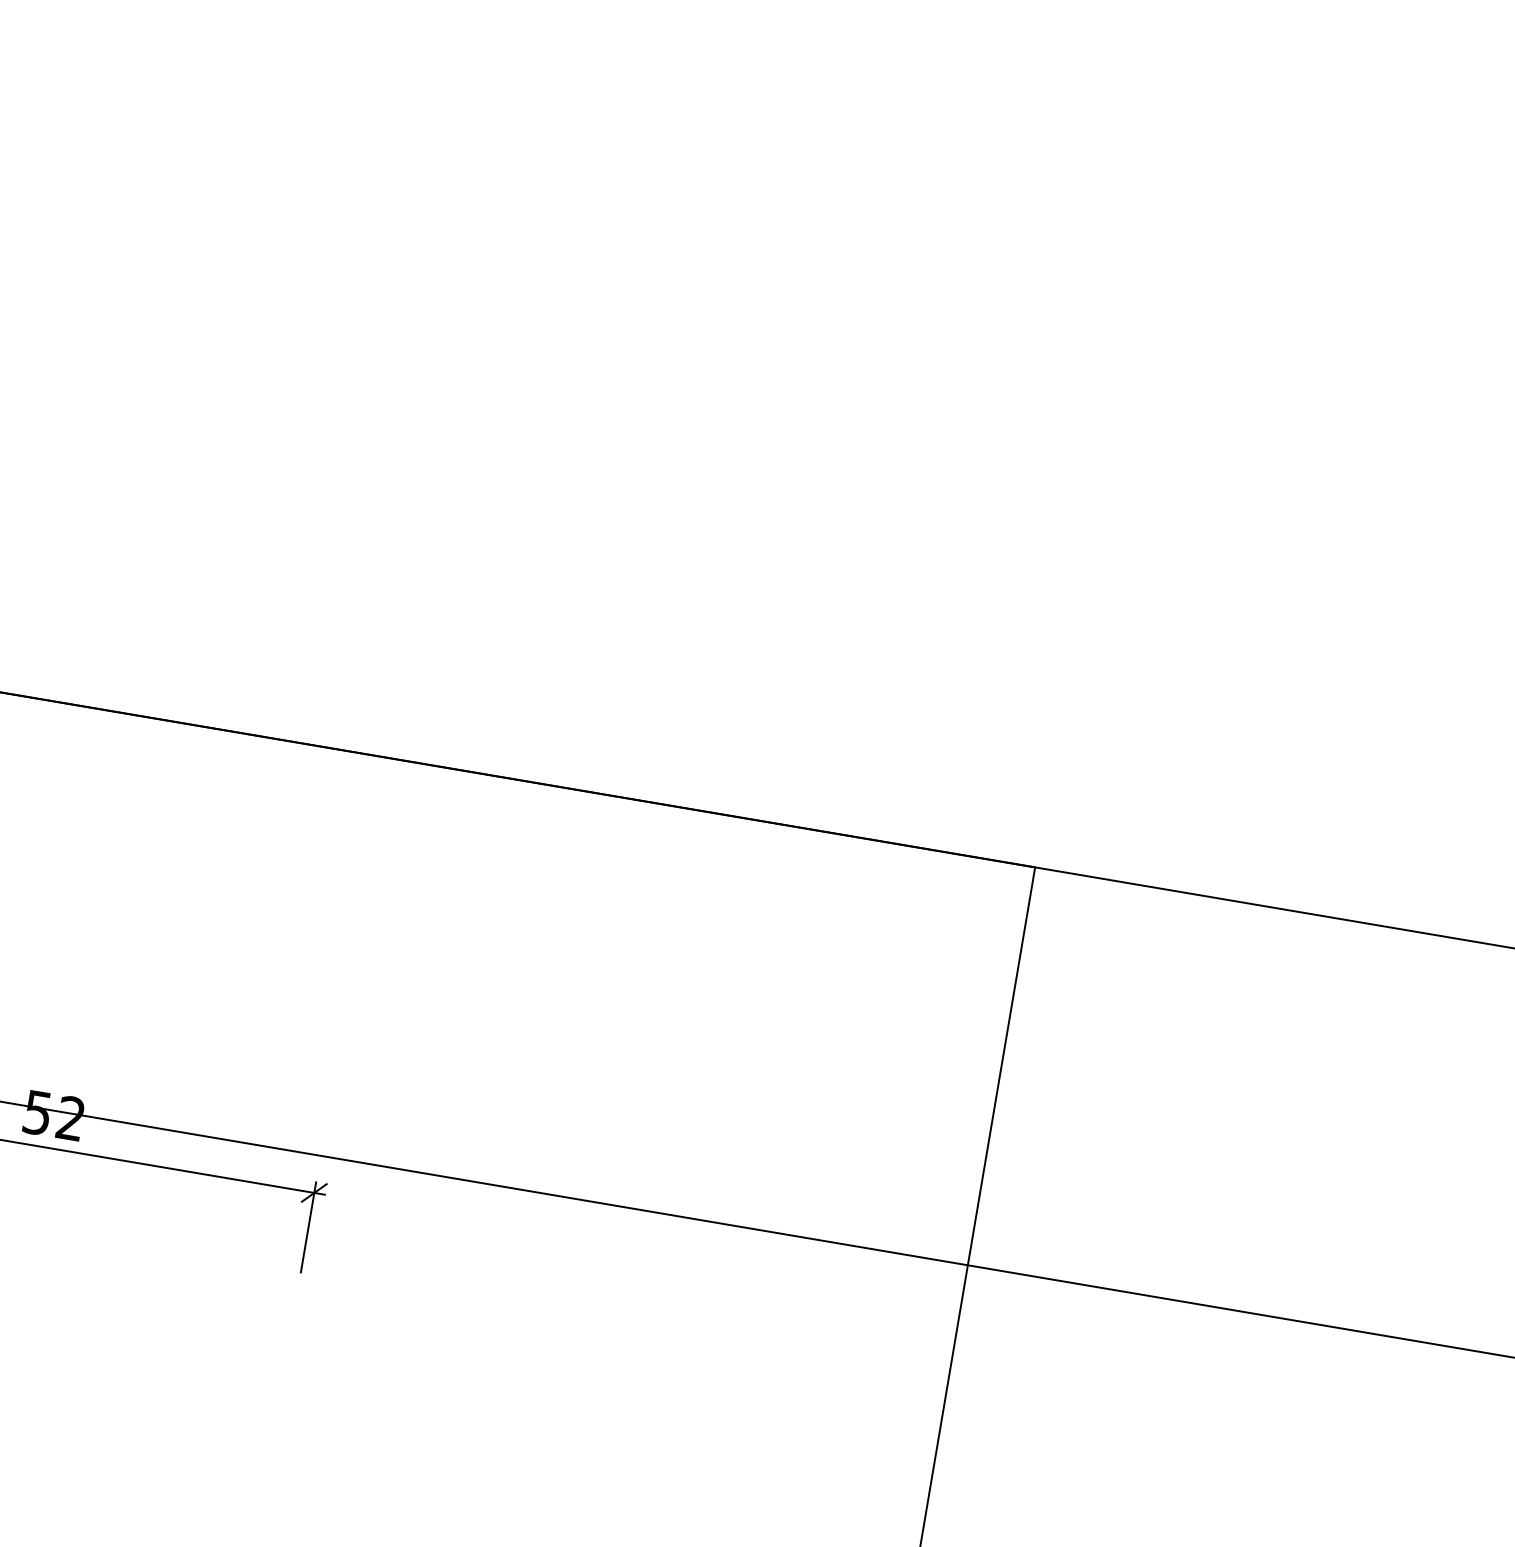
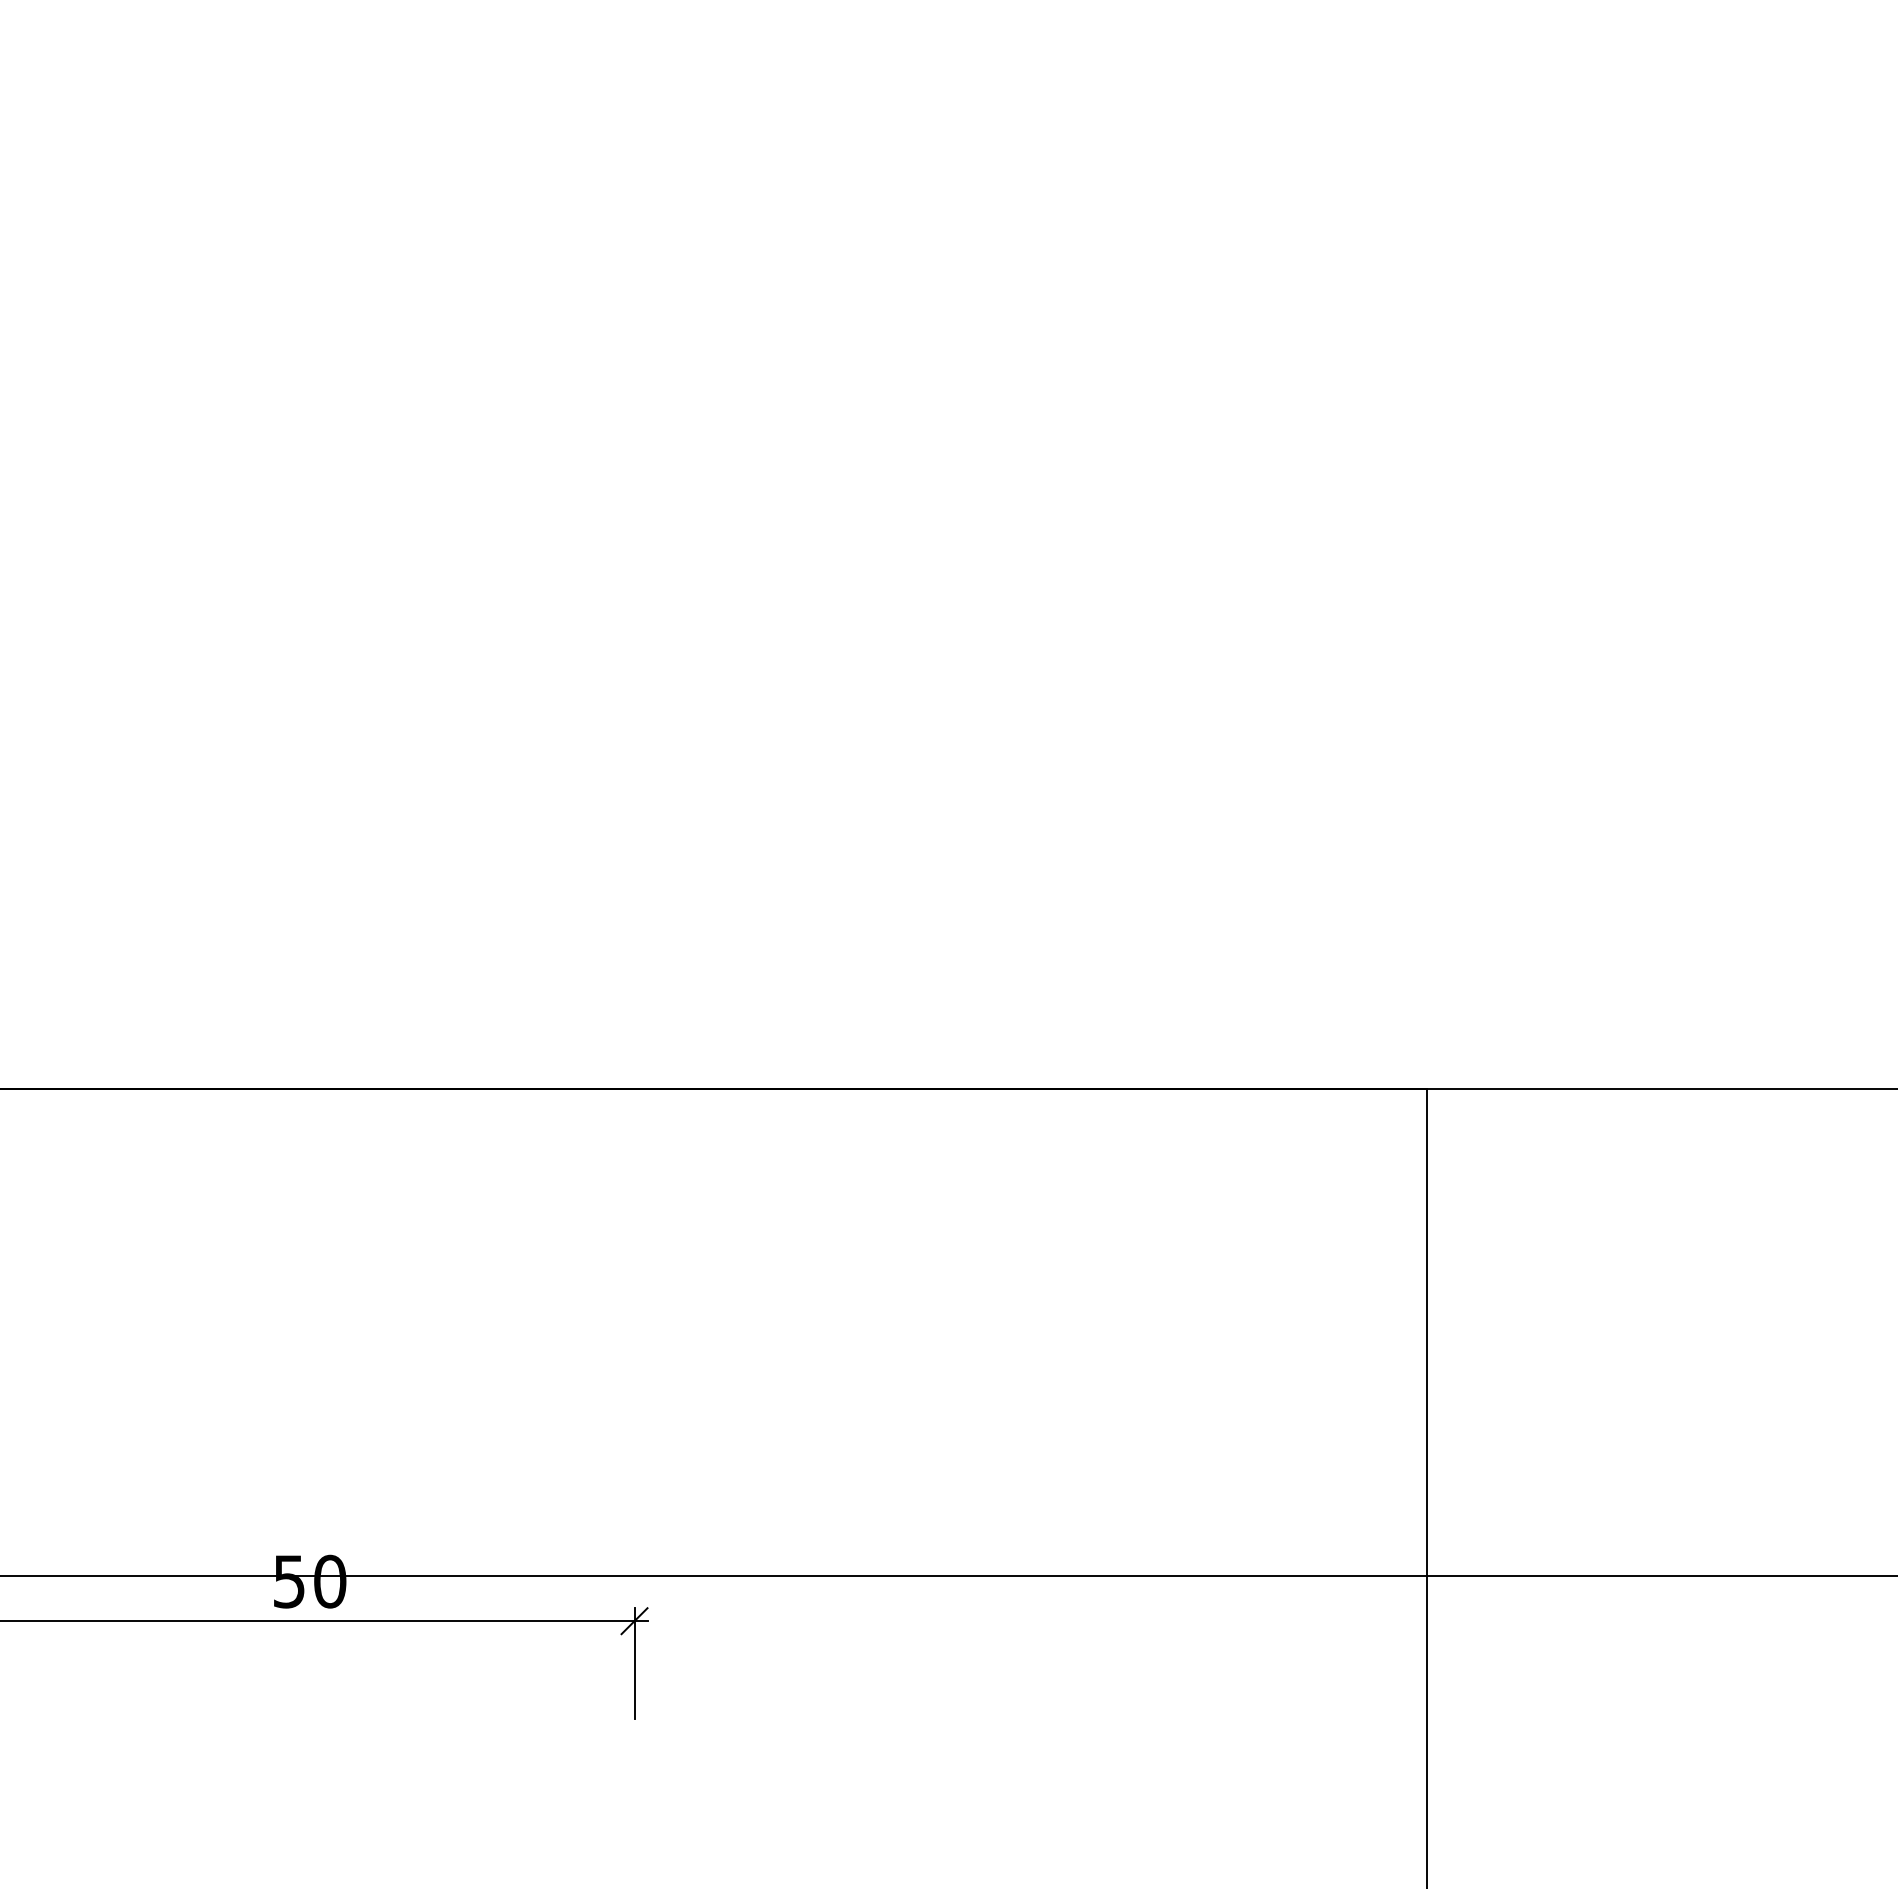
text: (71, 1118) -> (330, 1581), 52 -> 50

